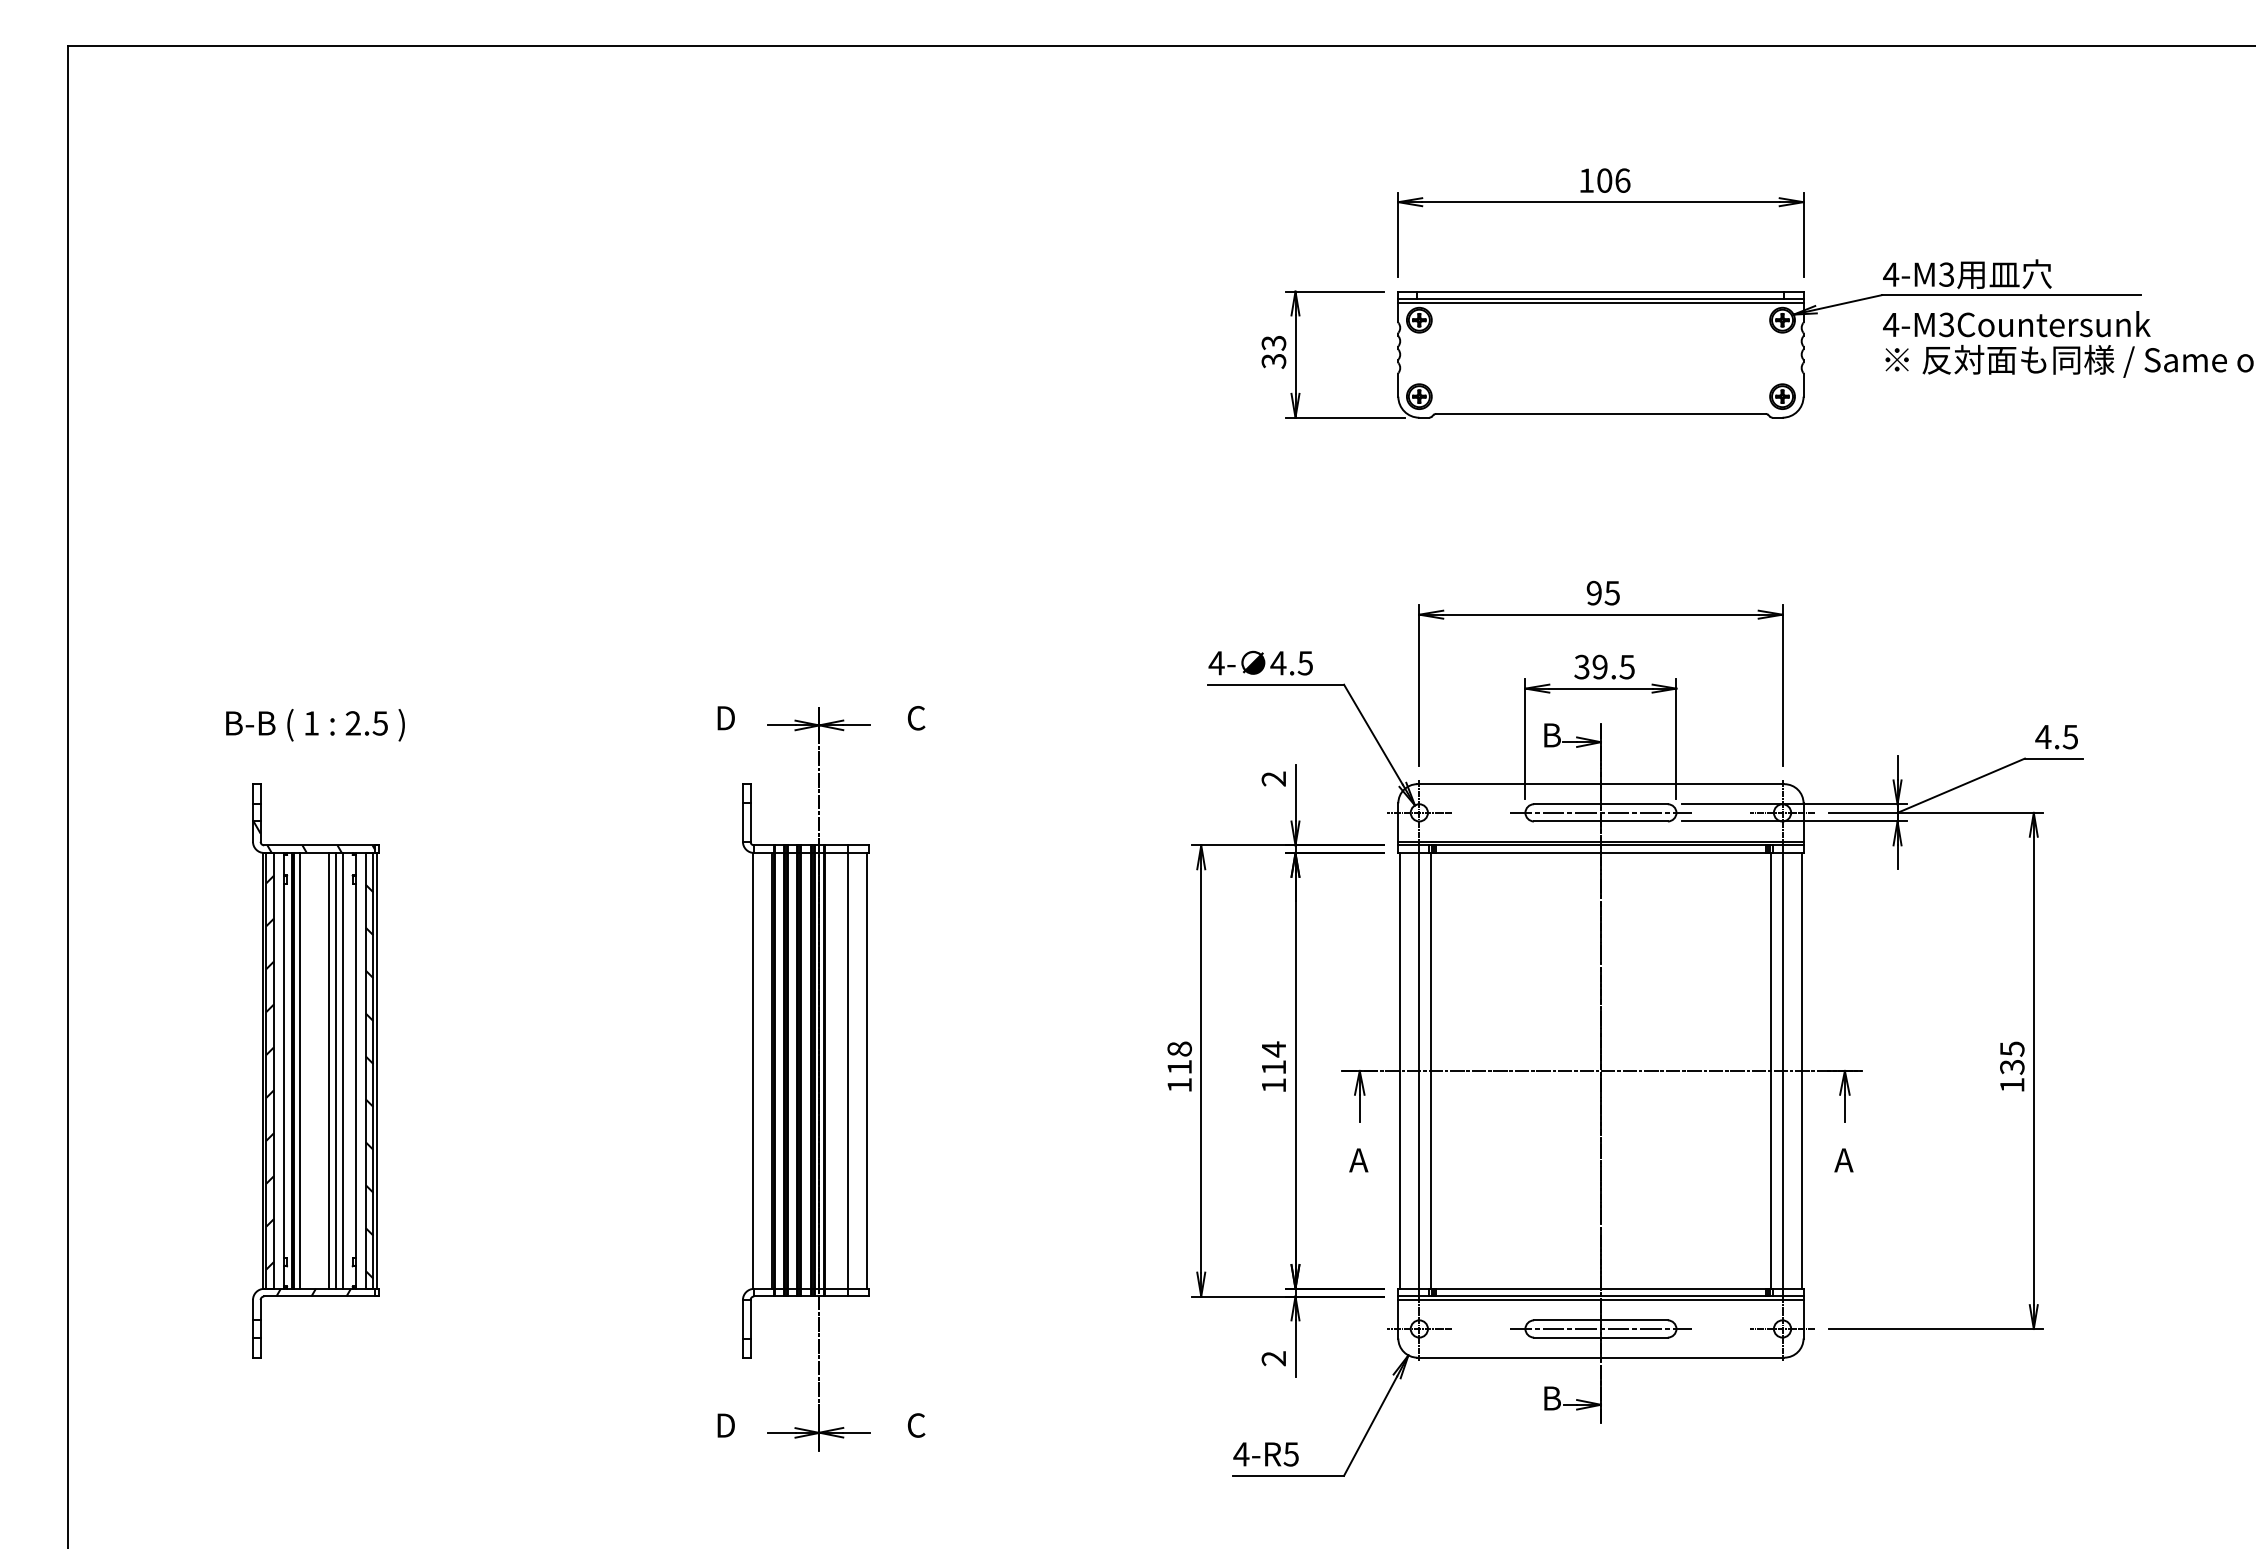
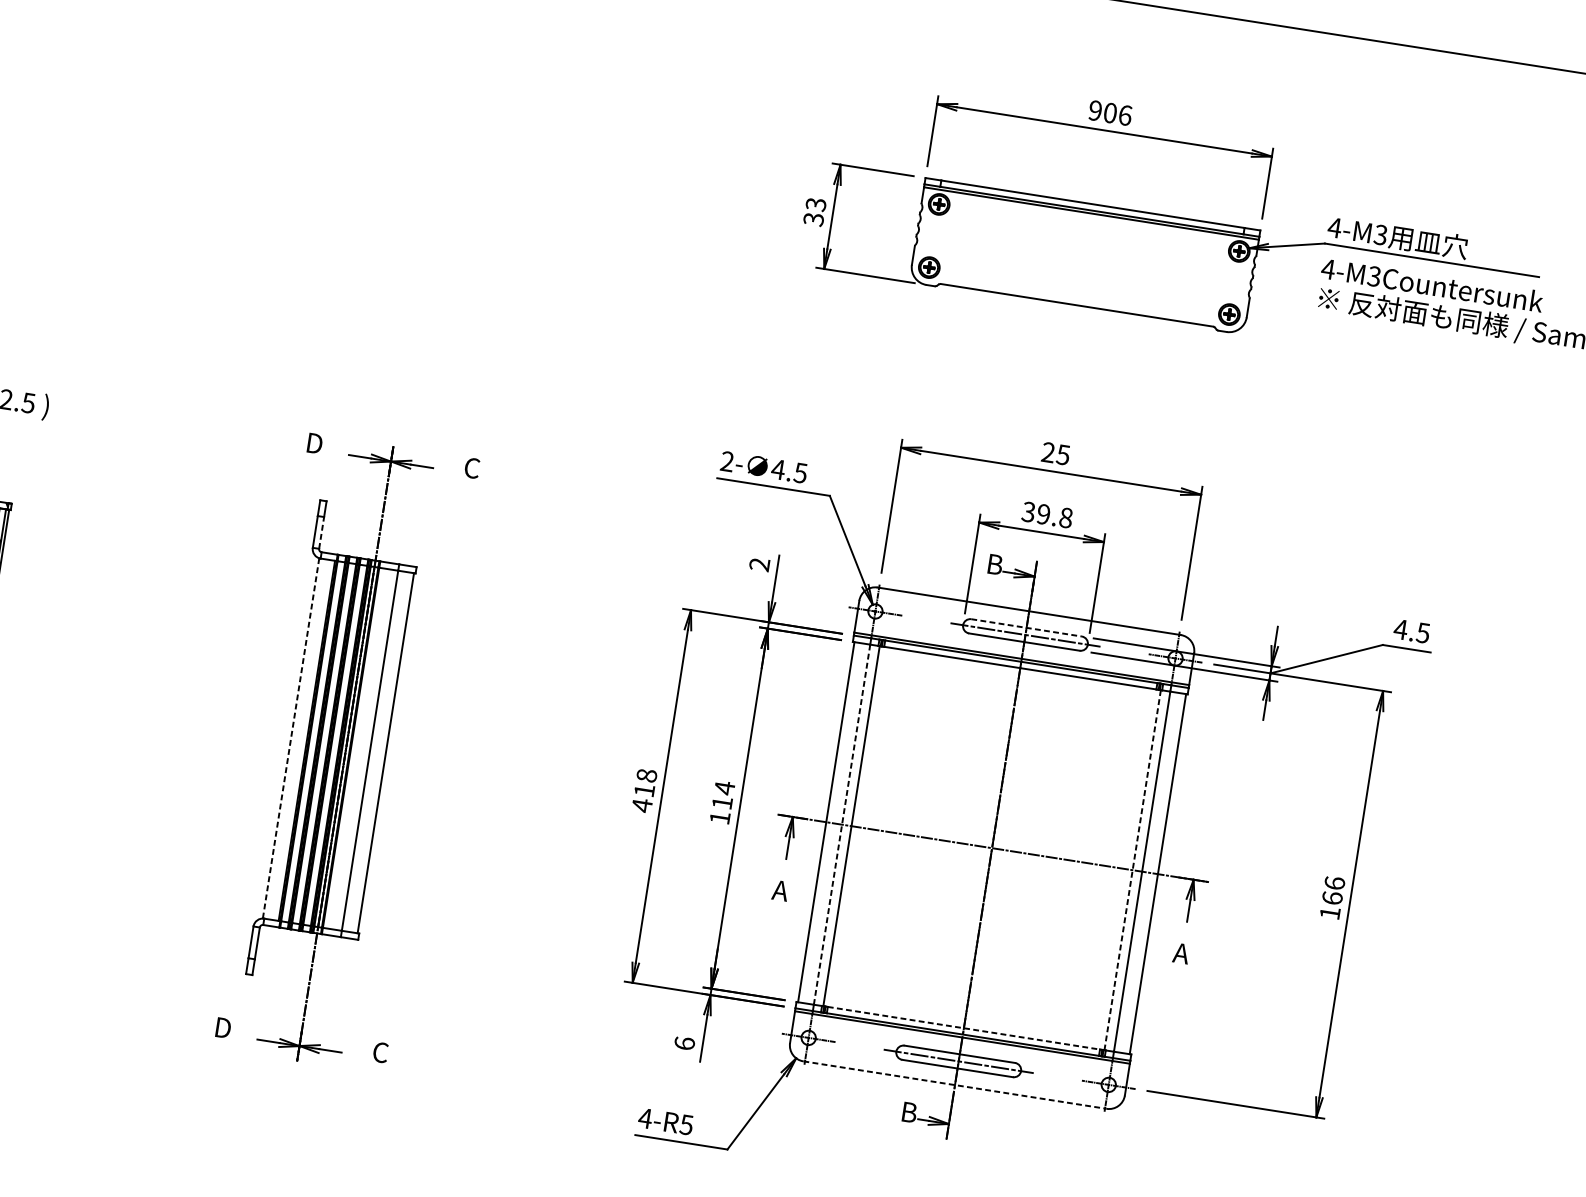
text: (1586, 180) -> (1095, 110), 106 -> 906
text: (1593, 593) -> (1047, 452), 95 -> 25
text: (1216, 663) -> (727, 461), 4- -> 2-
text: (1626, 666) -> (1065, 517), 39.5 -> 39.8
line: (1600, 804) -> (1026, 628), solid -> dashed
line: (750, 822) -> (321, 532), solid -> dashed
text: (2012, 1057) -> (1333, 890), 135 -> 166
line: (752, 1070) -> (291, 738), solid -> dashed
line: (1419, 1070) -> (842, 824), solid -> dashed
line: (1771, 1070) -> (1133, 869), solid -> dashed
text: (1179, 1085) -> (642, 805), 118 -> 418
line: (1600, 1288) -> (963, 1027), solid -> dashed
line: (1600, 1357) -> (954, 1084), solid -> dashed
text: (1273, 1358) -> (684, 1043), 2 -> 6

